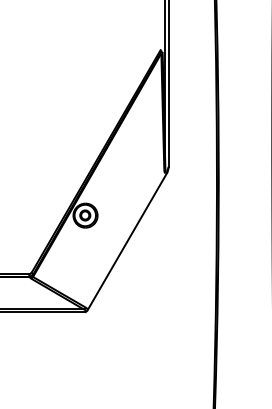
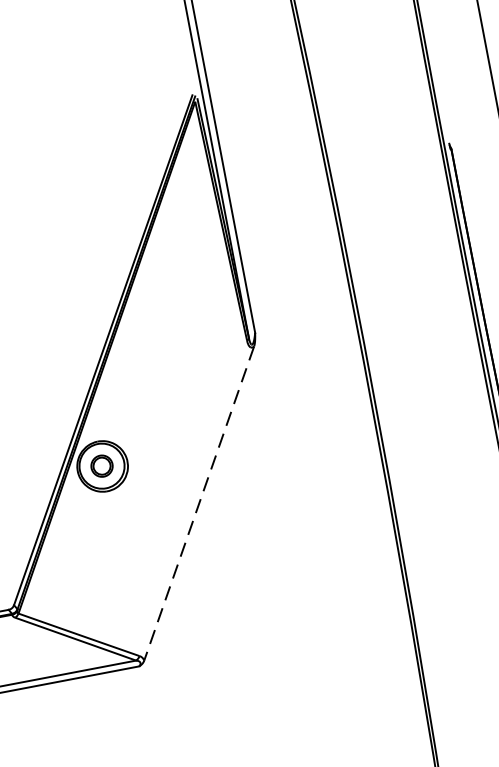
line: (127, 242) -> (199, 505), solid -> dashed

